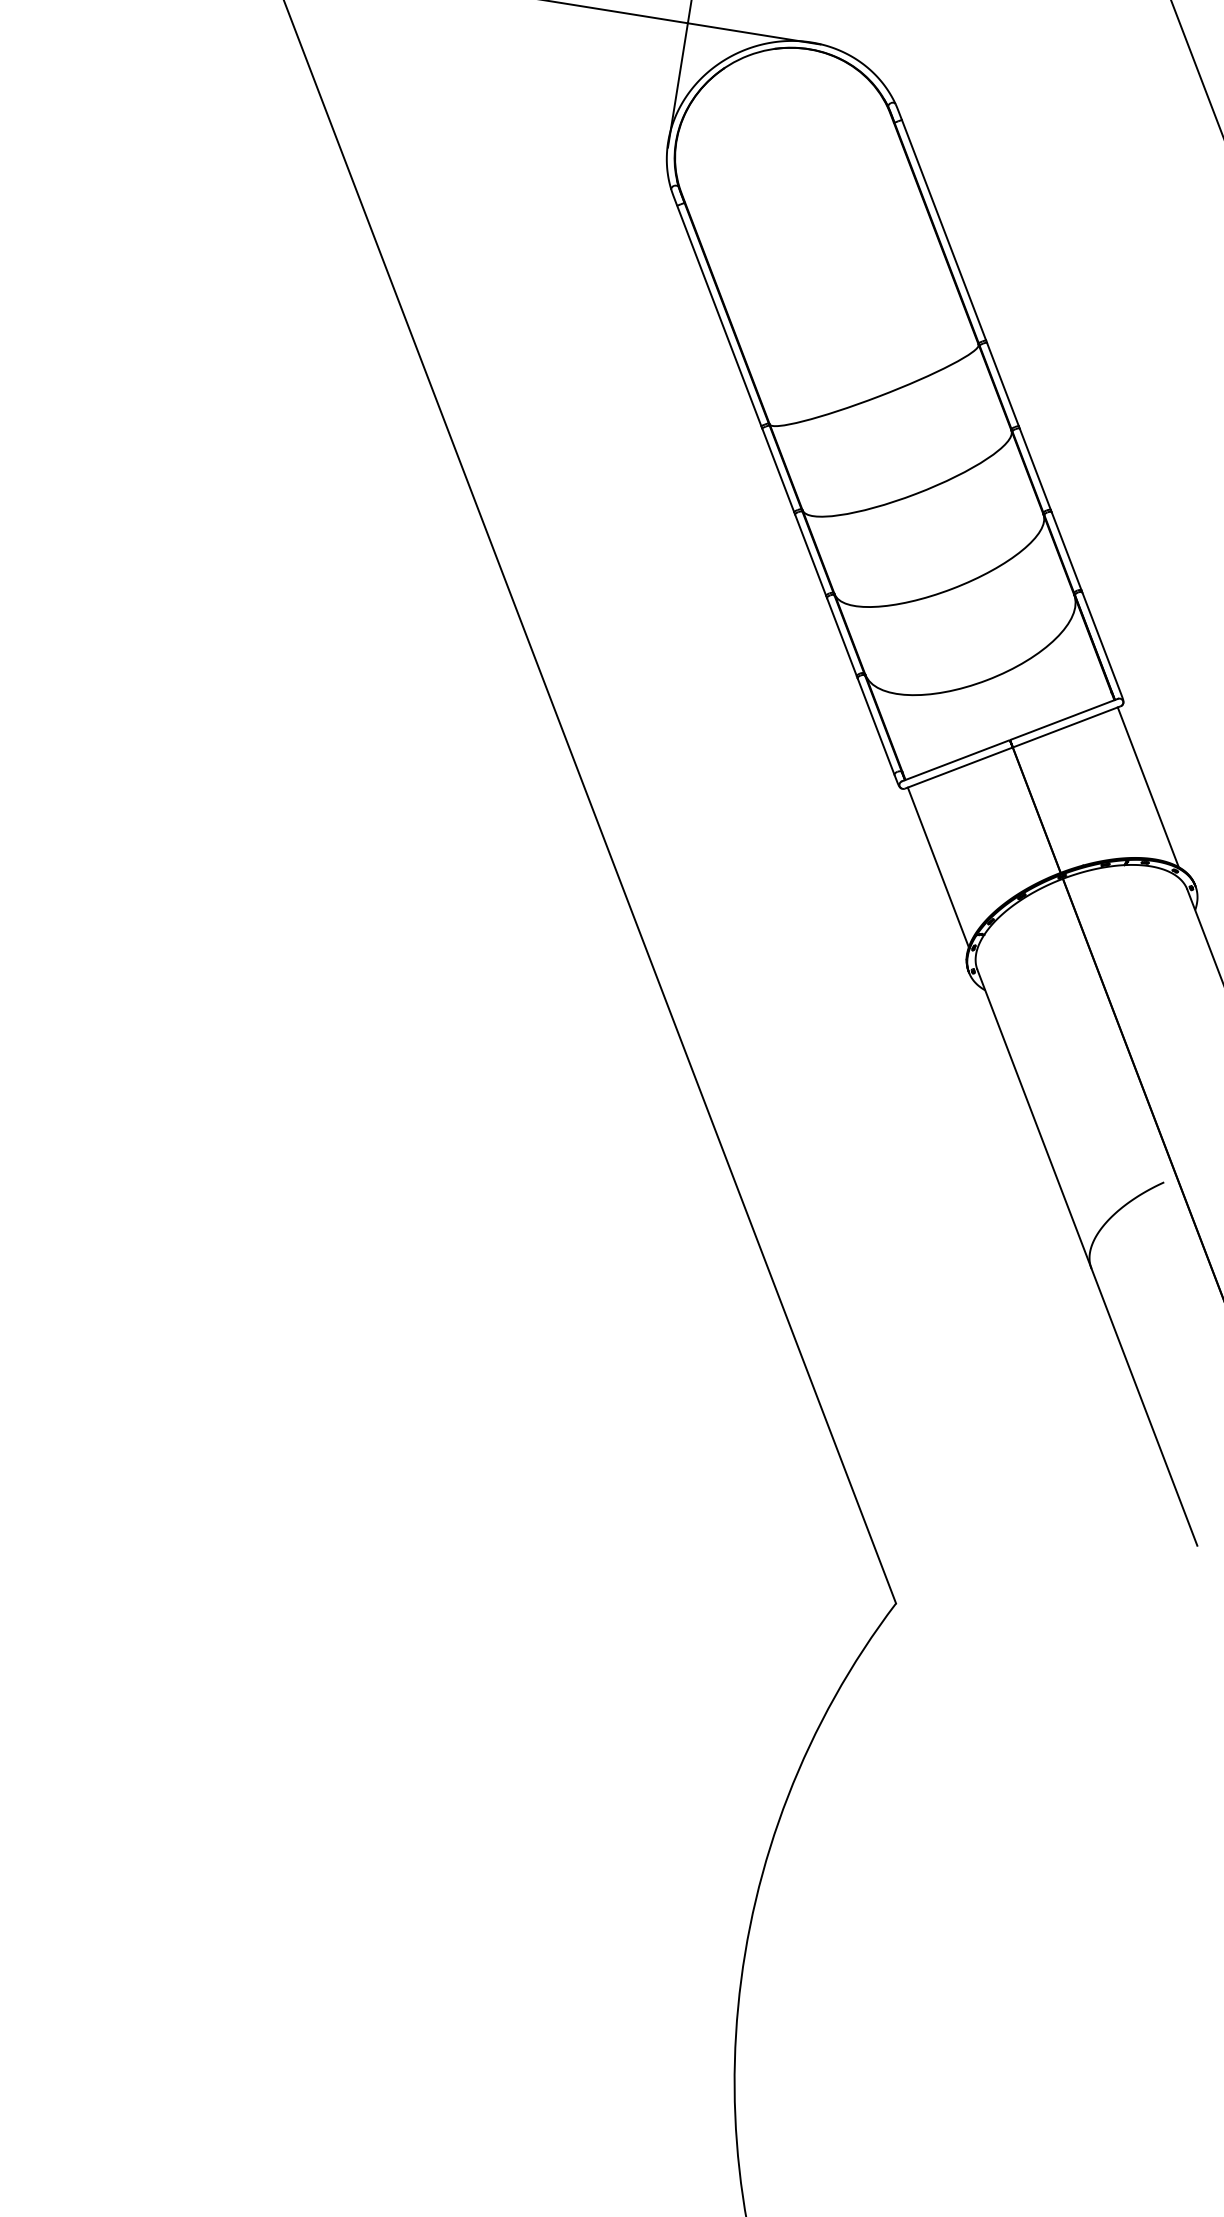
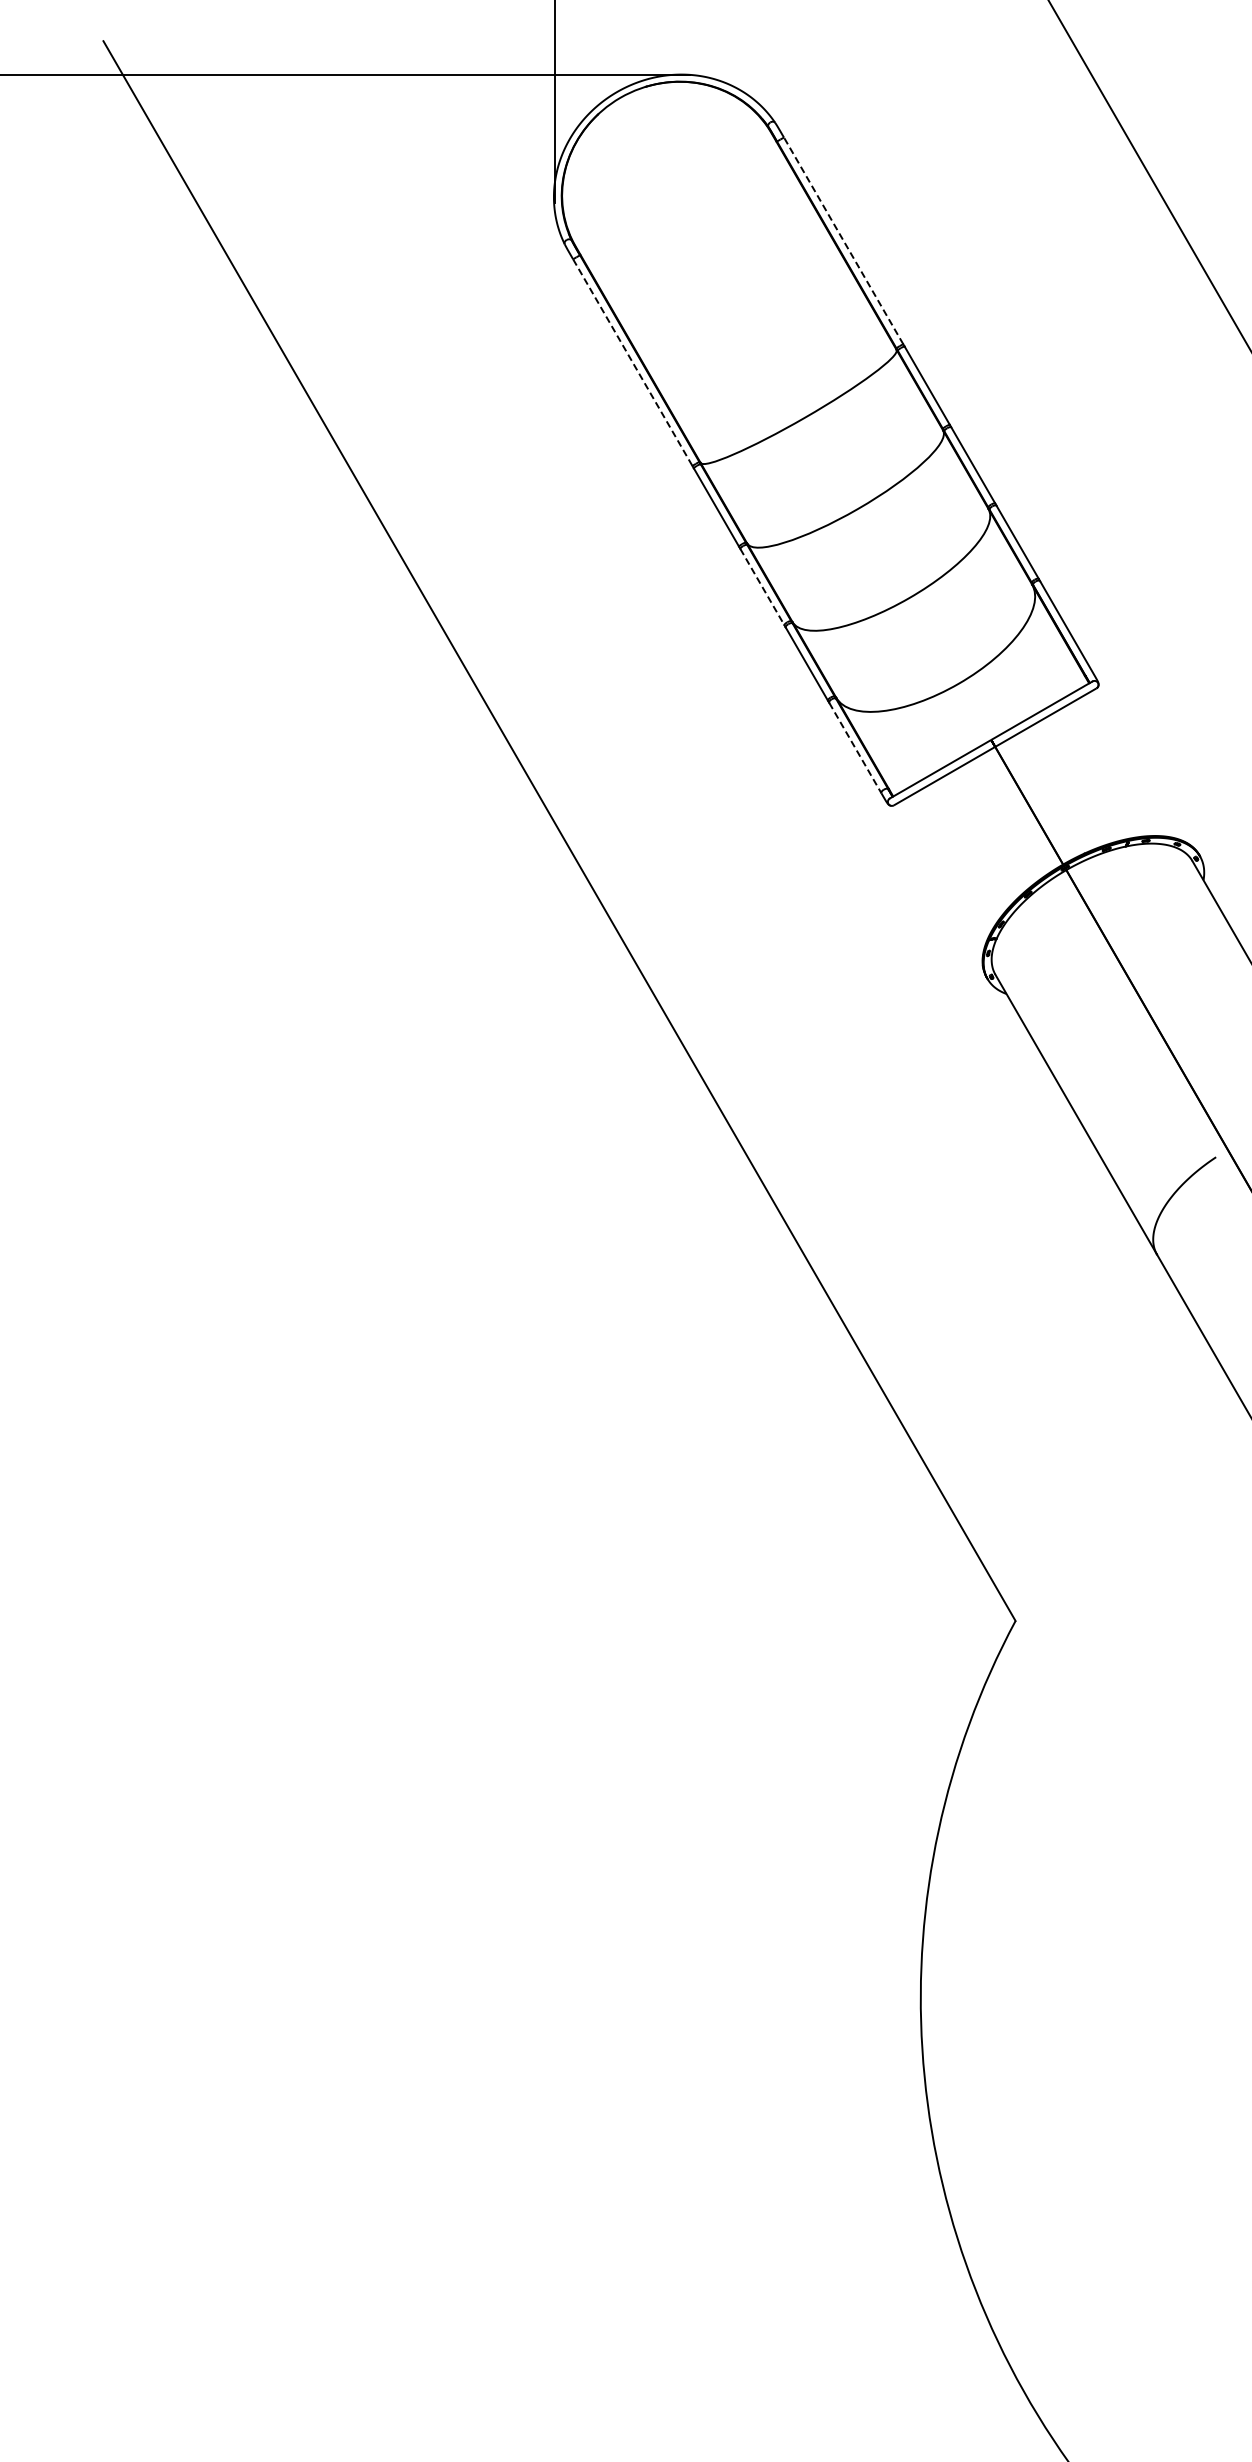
line: (943, 229) -> (843, 240), solid -> dashed
line: (719, 316) -> (633, 363), solid -> dashed
line: (810, 555) -> (762, 587), solid -> dashed
line: (876, 727) -> (855, 748), solid -> dashed
line: (1147, 786) -> (1136, 764), removed
line: (937, 867) -> (939, 878), removed

